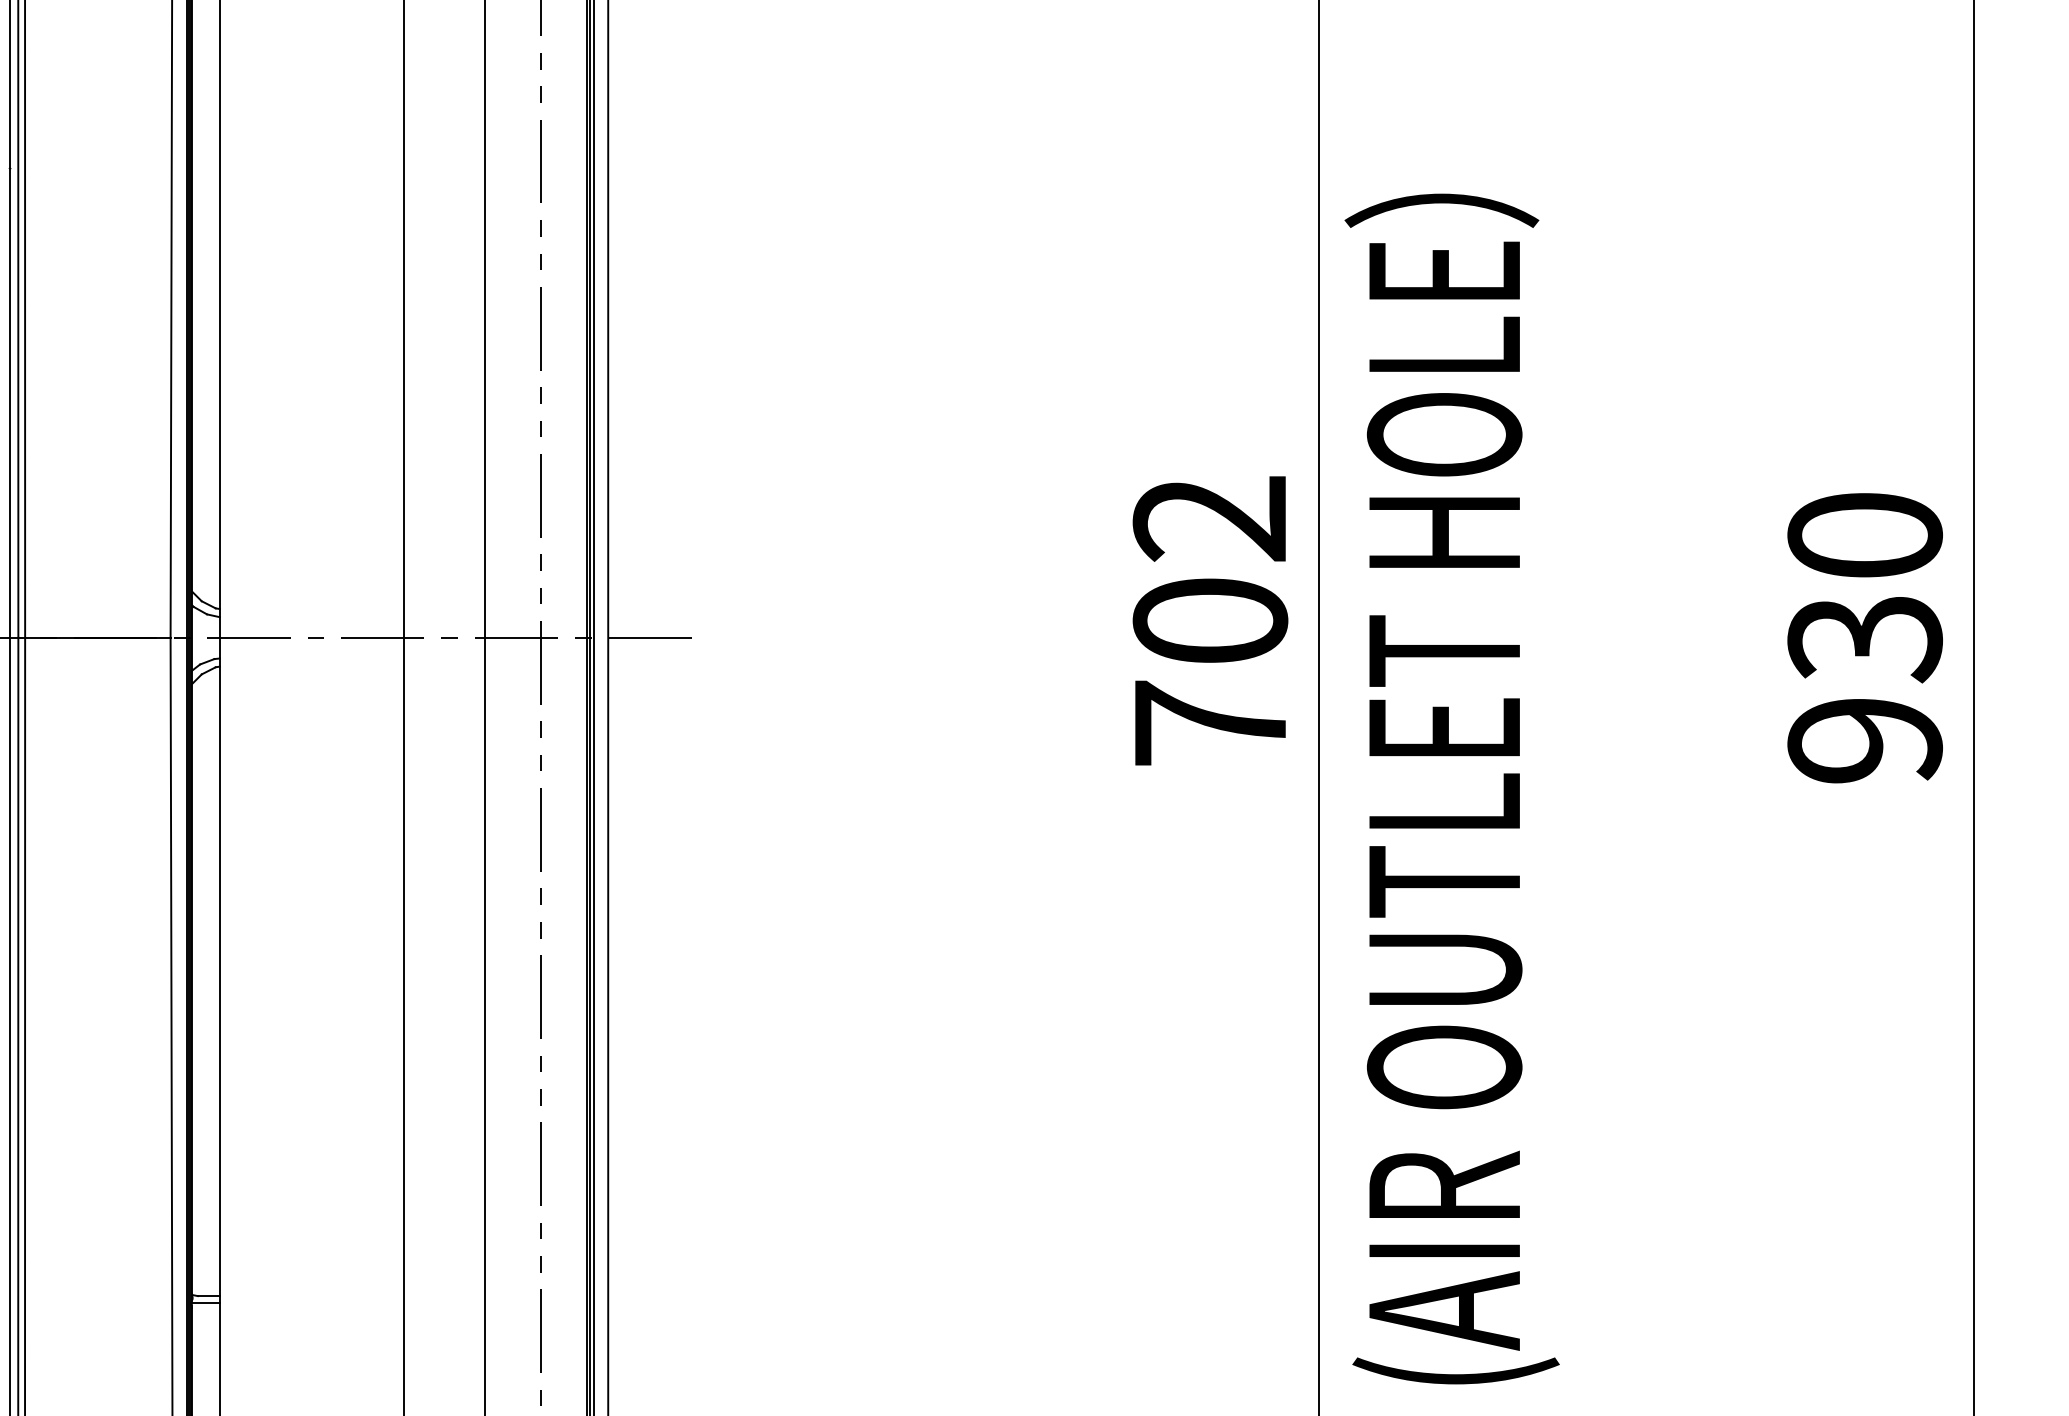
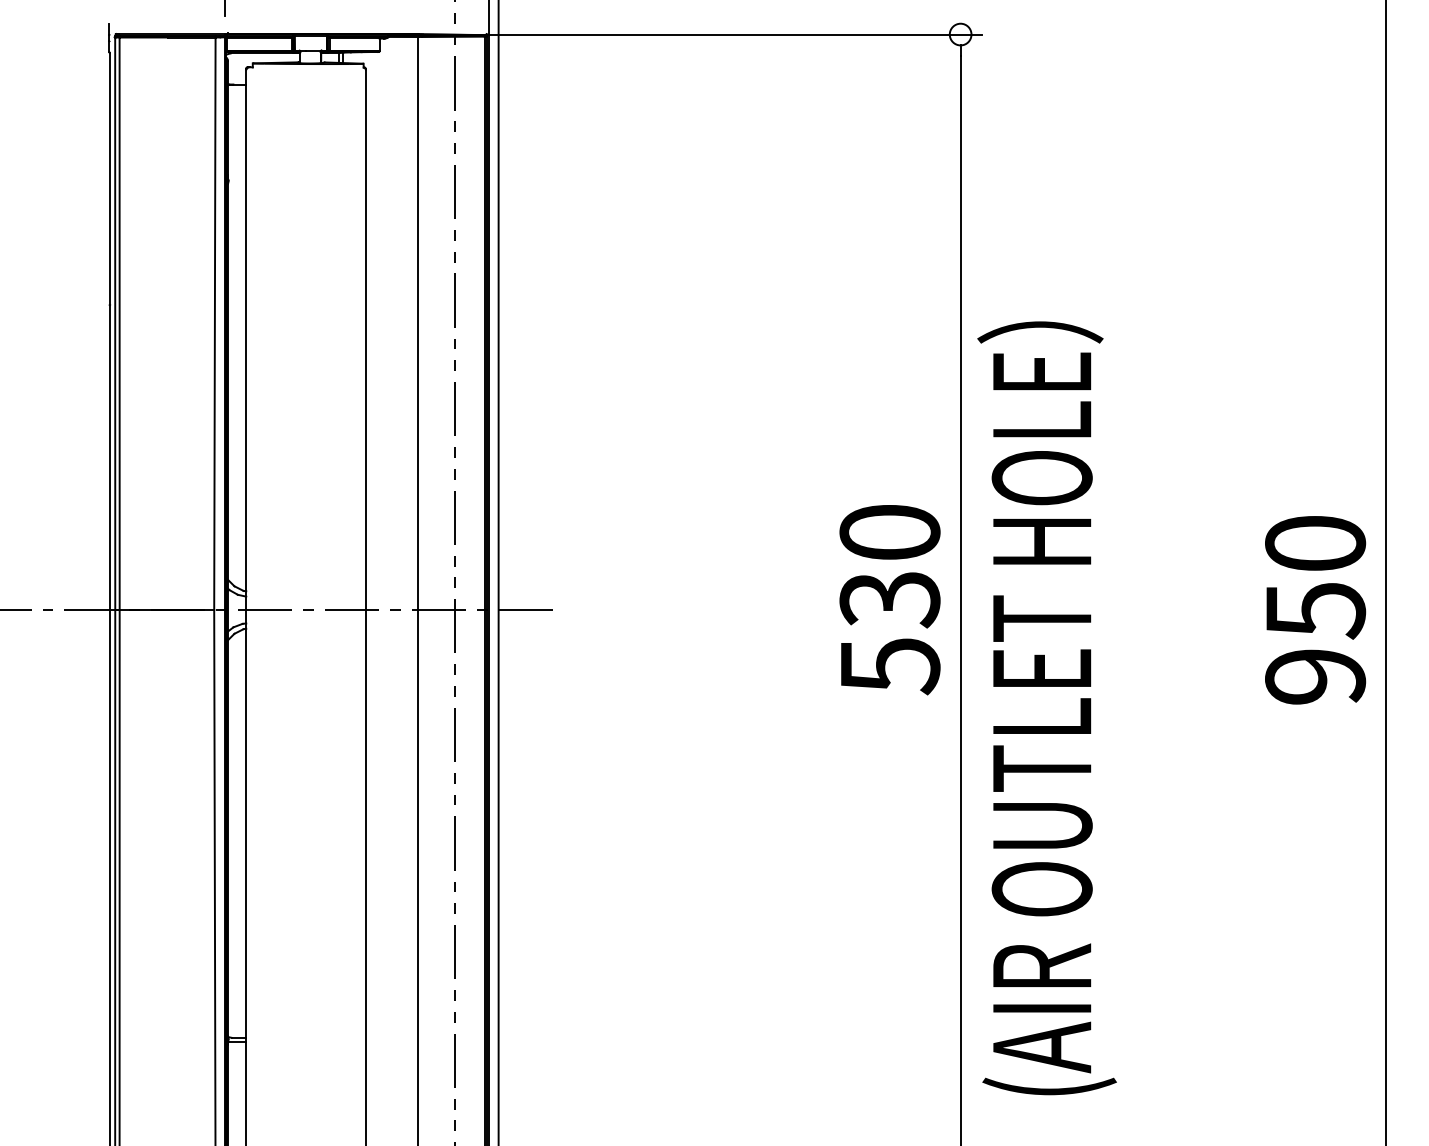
text: (1209, 623) -> (889, 600), 702 -> 530
text: (1865, 640) -> (1315, 611), 930 -> 950

